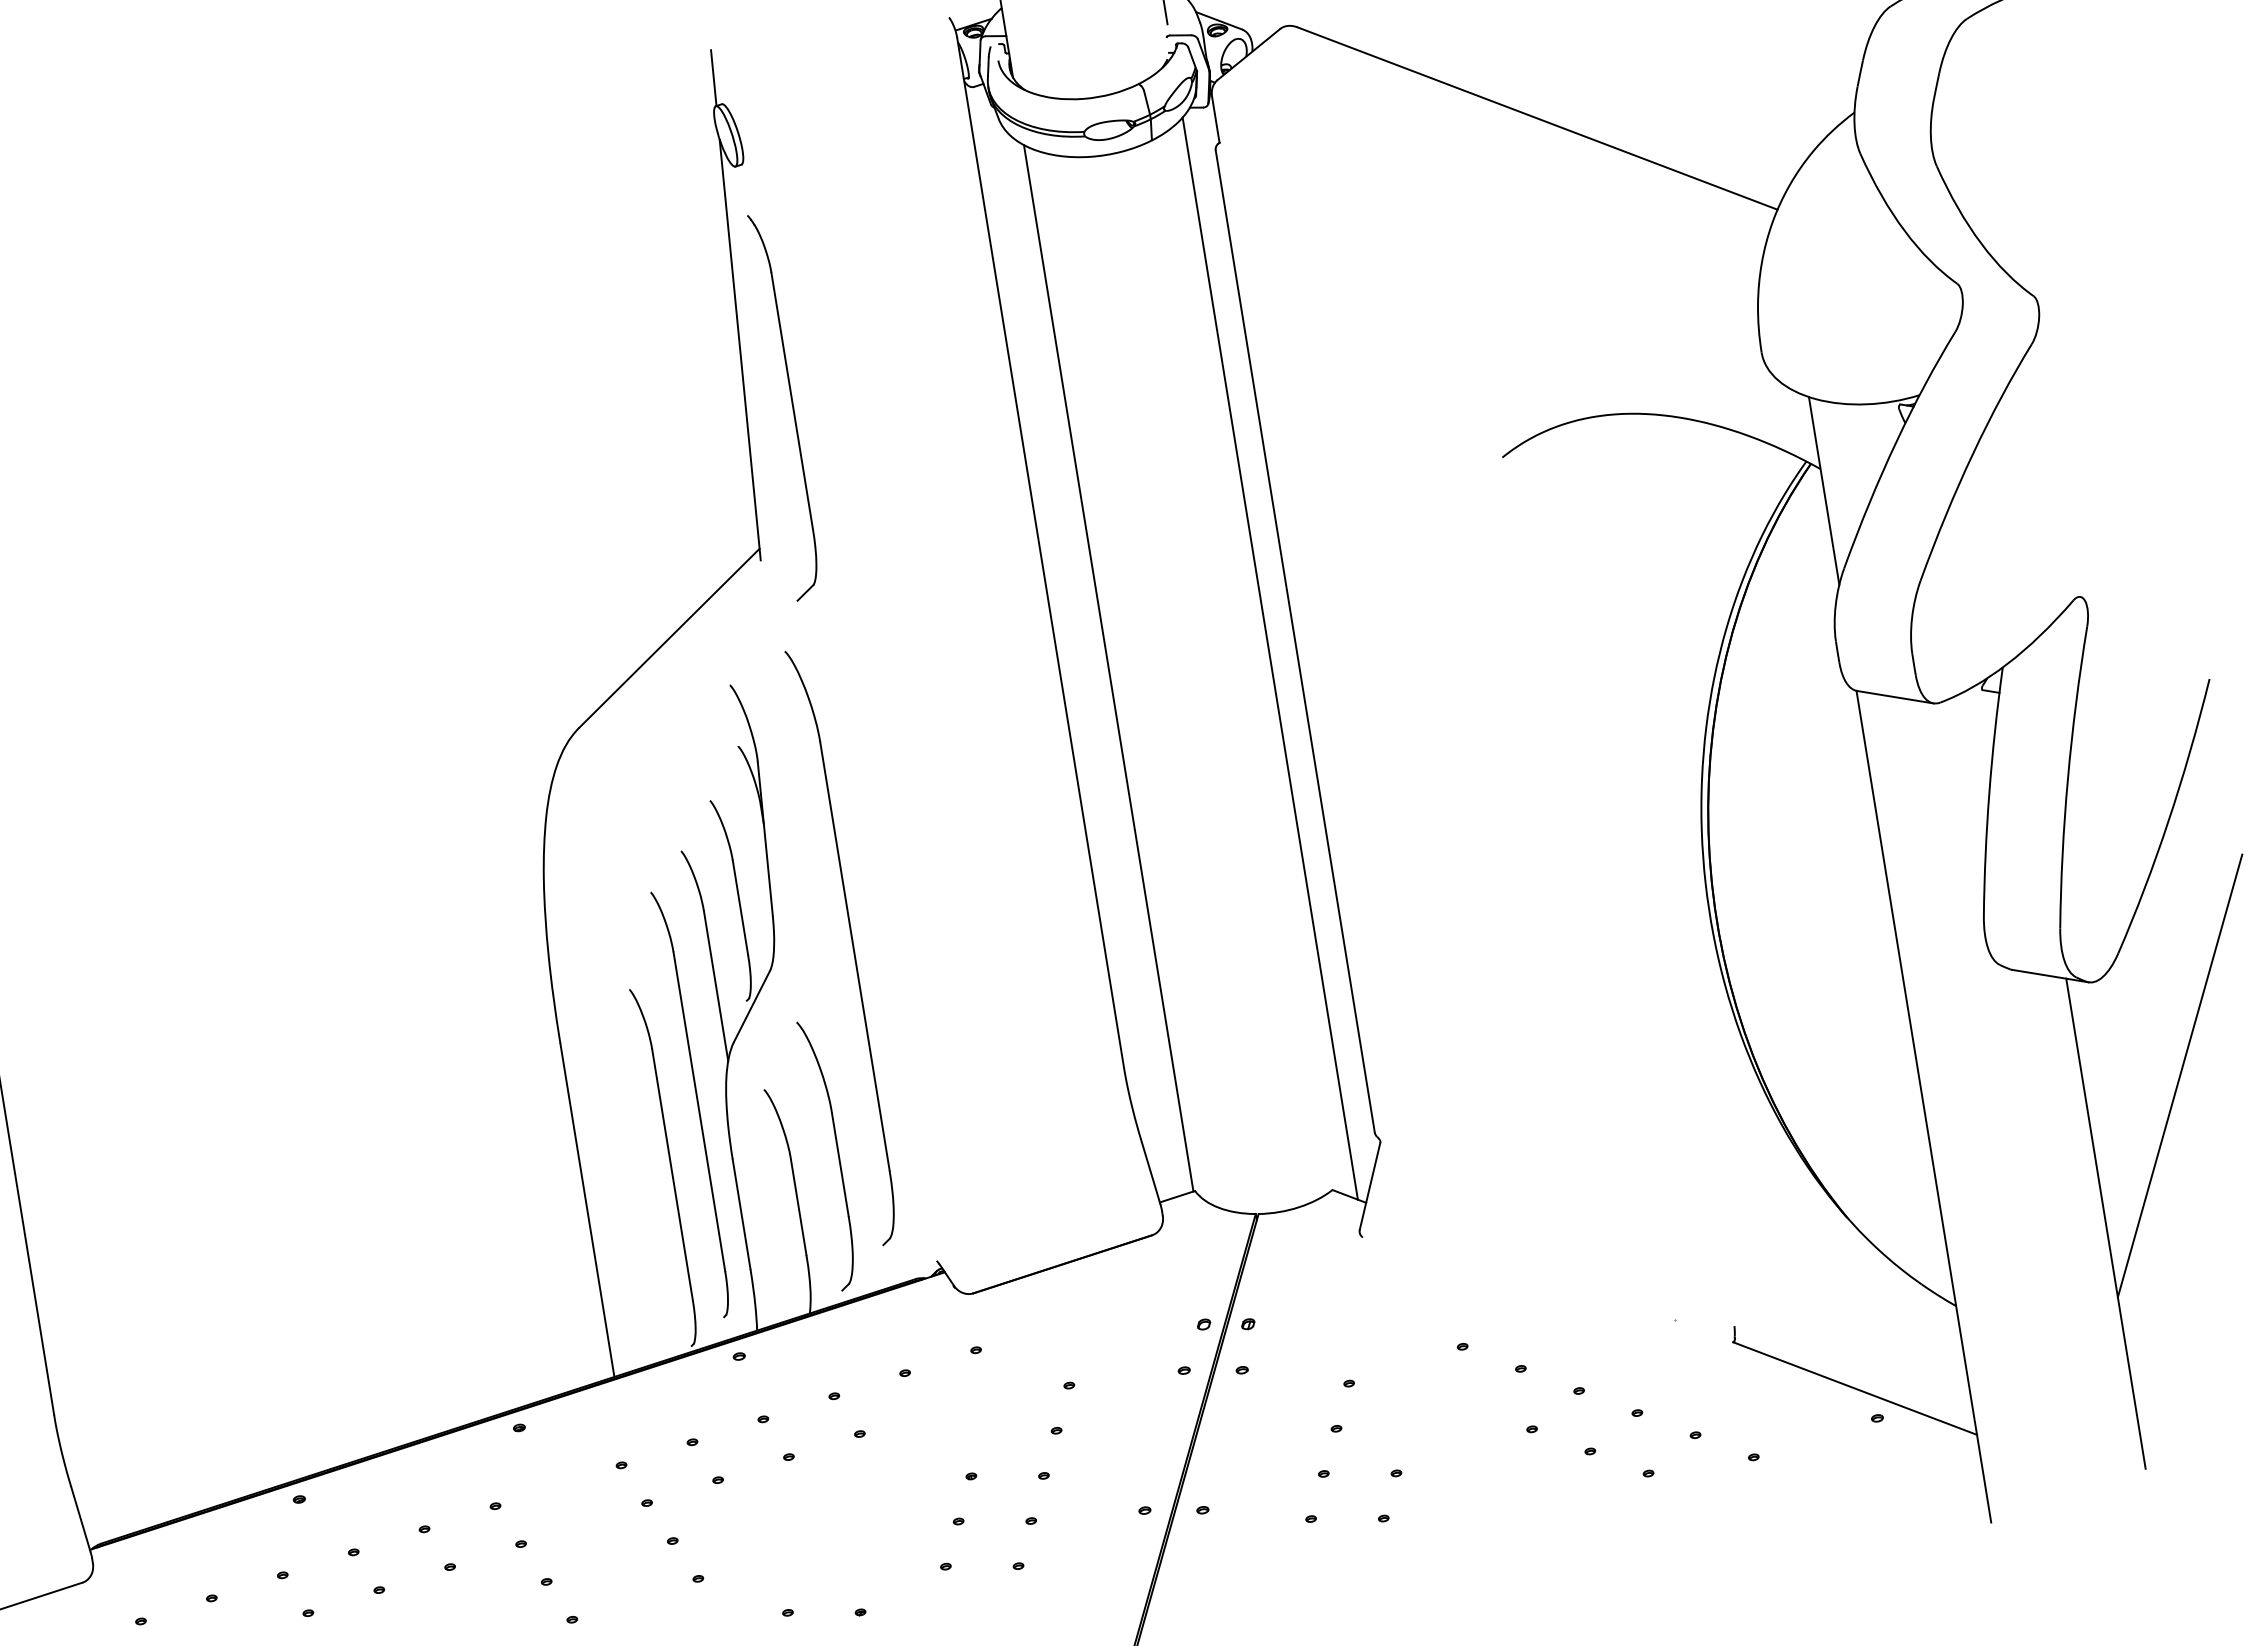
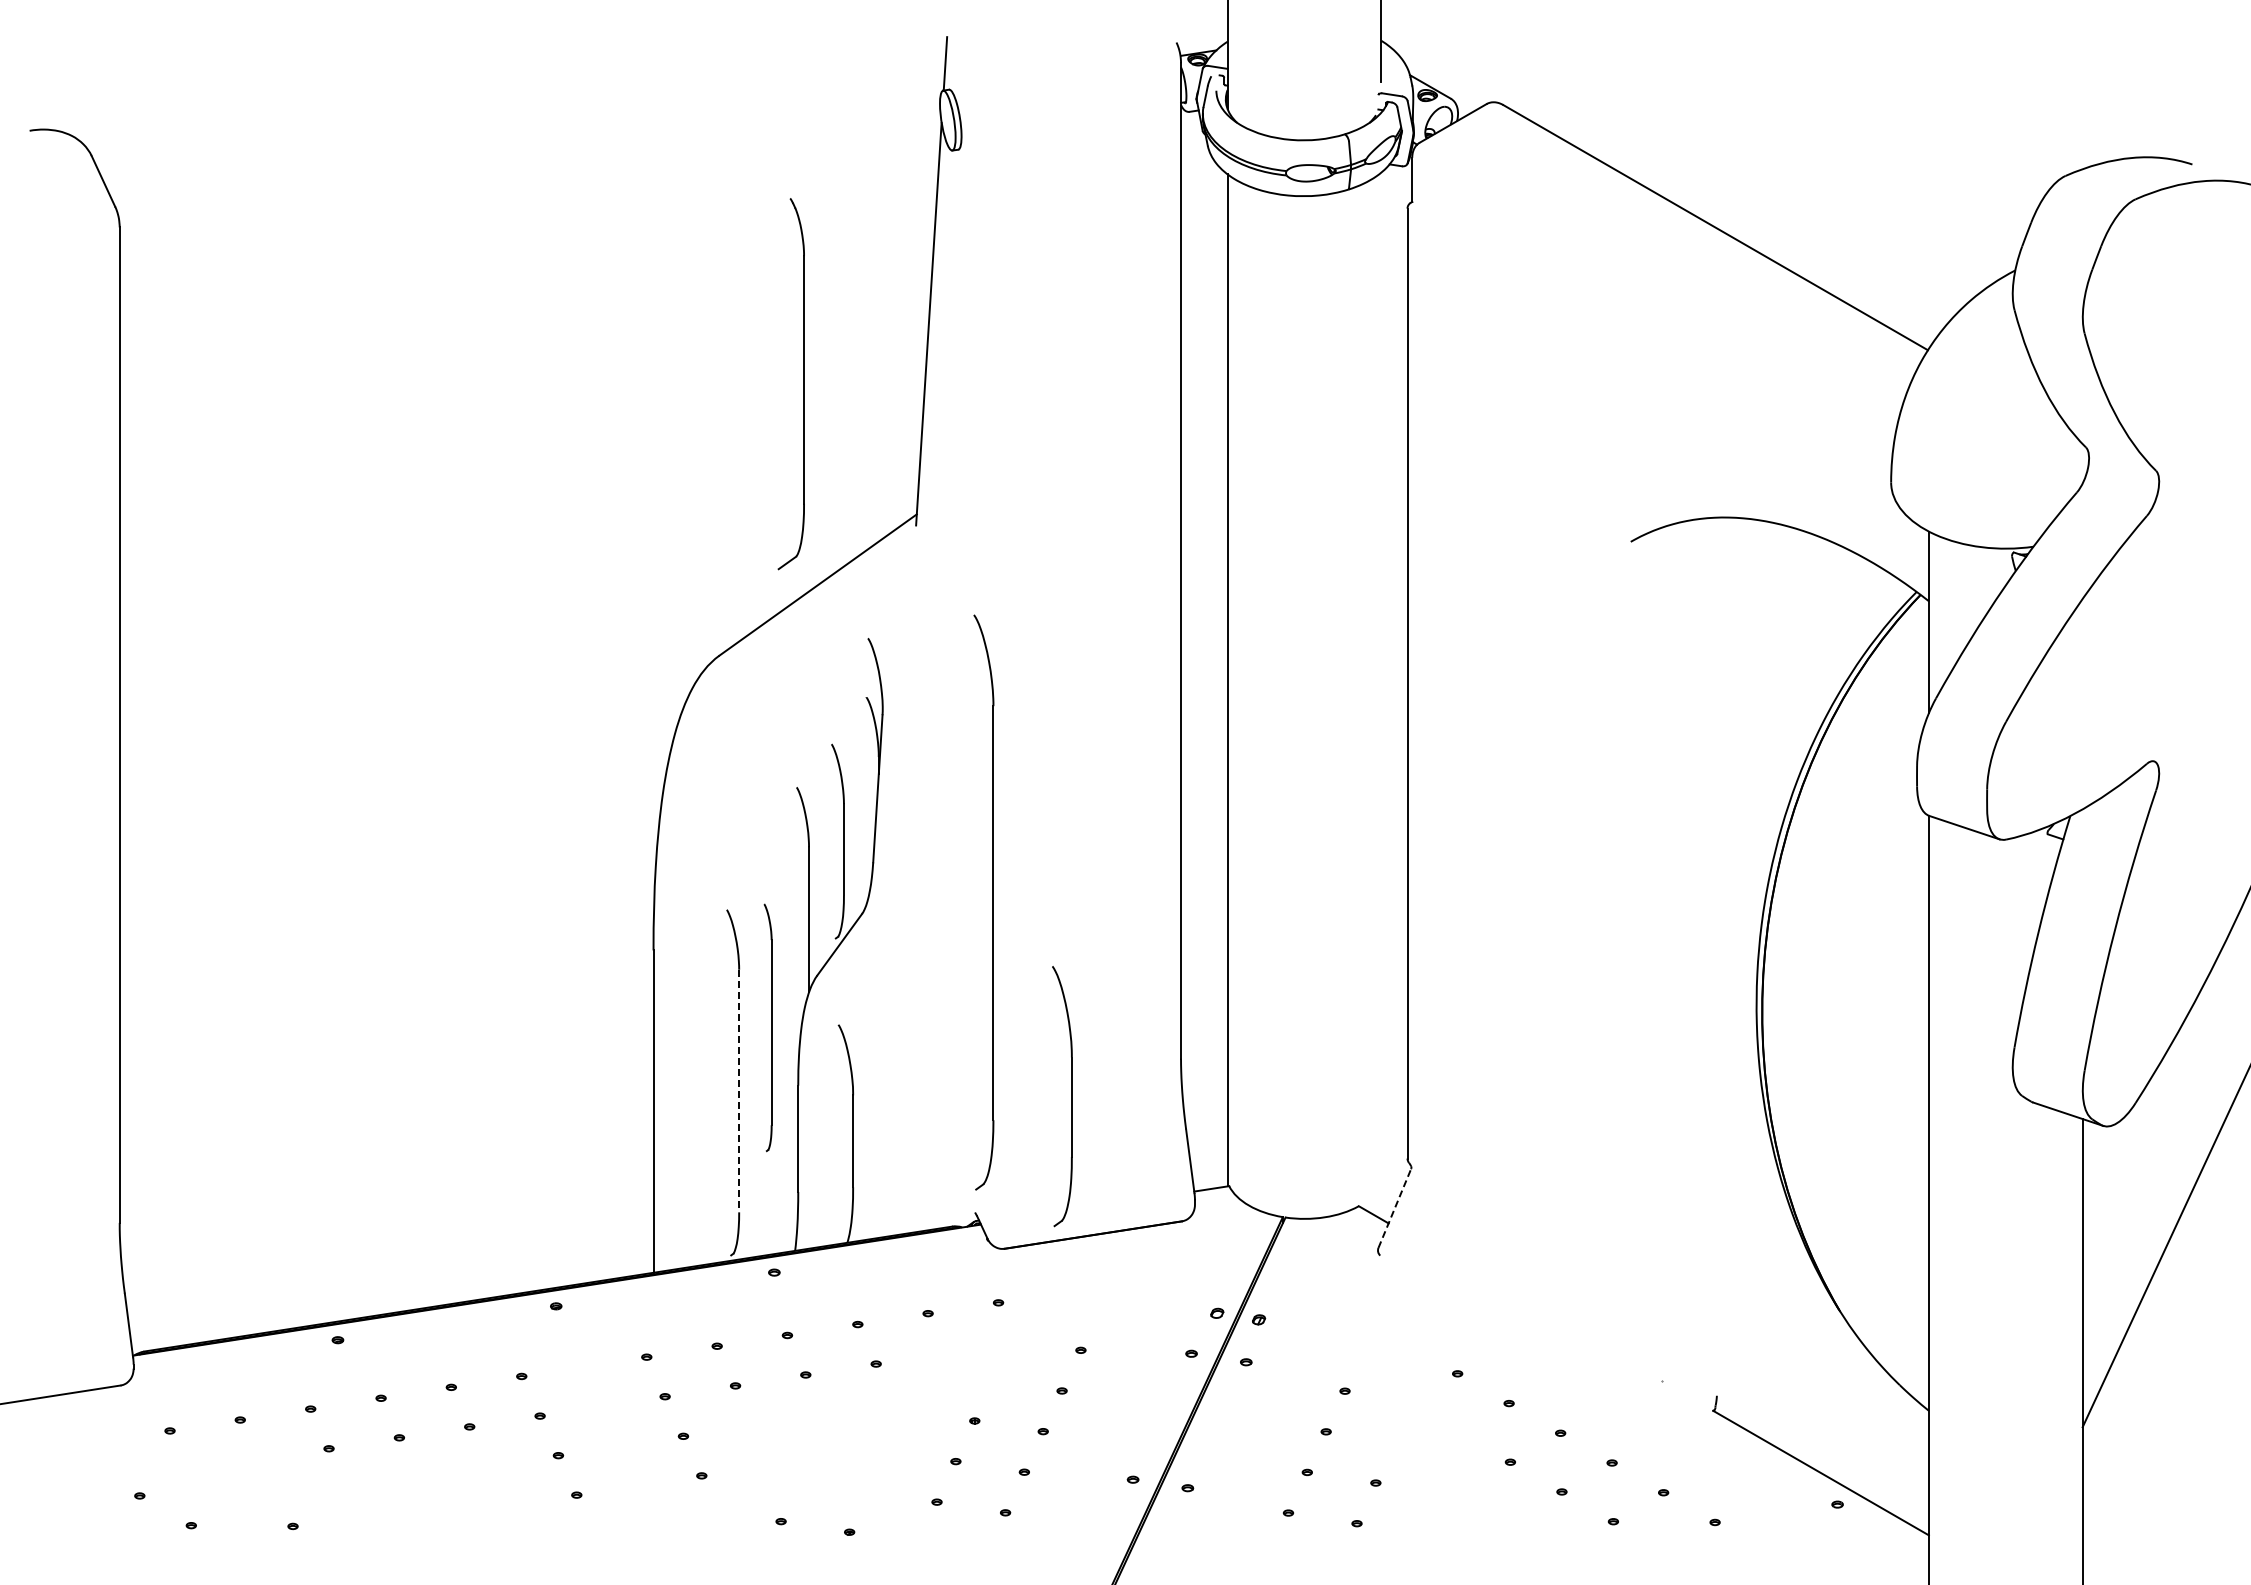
part: (792, 405) -> (803, 384), moved
line: (1270, 658) -> (1381, 695), removed
part: (852, 945) -> (992, 902), moved
part: (691, 1104) -> (767, 1027), size x0.6
part: (838, 1153) -> (1071, 1096), moved
line: (672, 1175) -> (739, 1091), solid -> dashed
line: (1369, 1186) -> (1394, 1208), solid -> dashed

